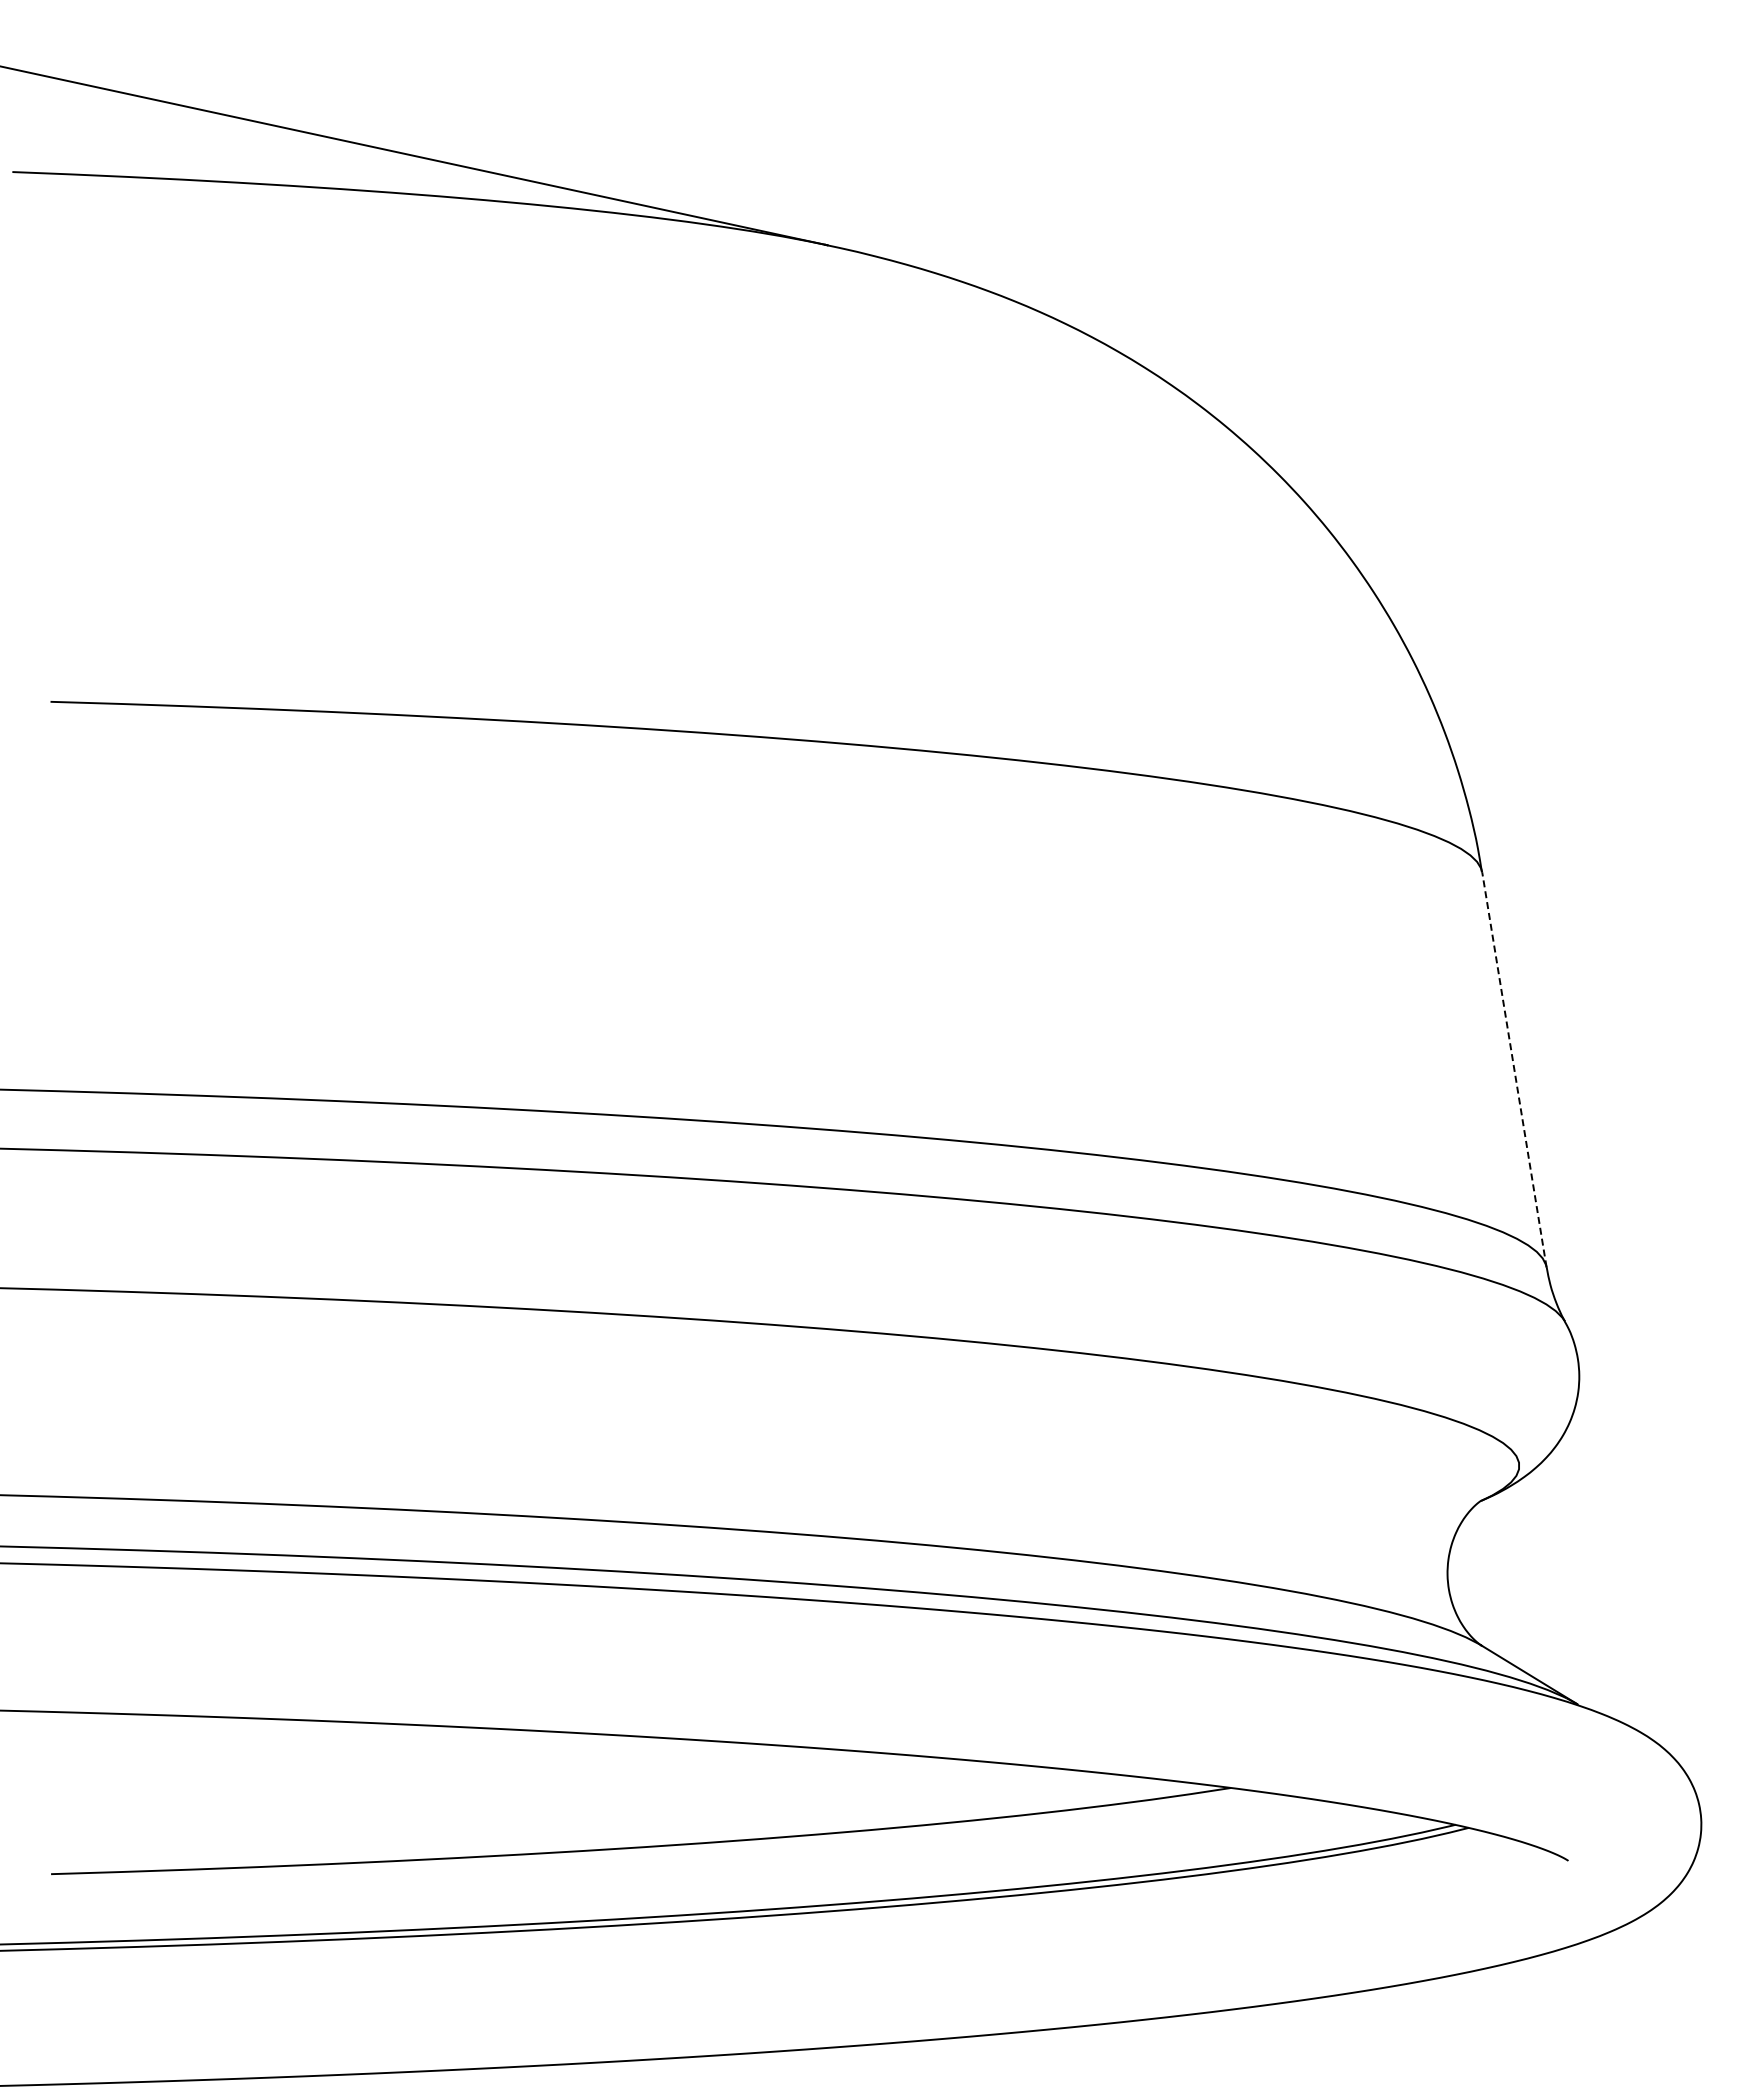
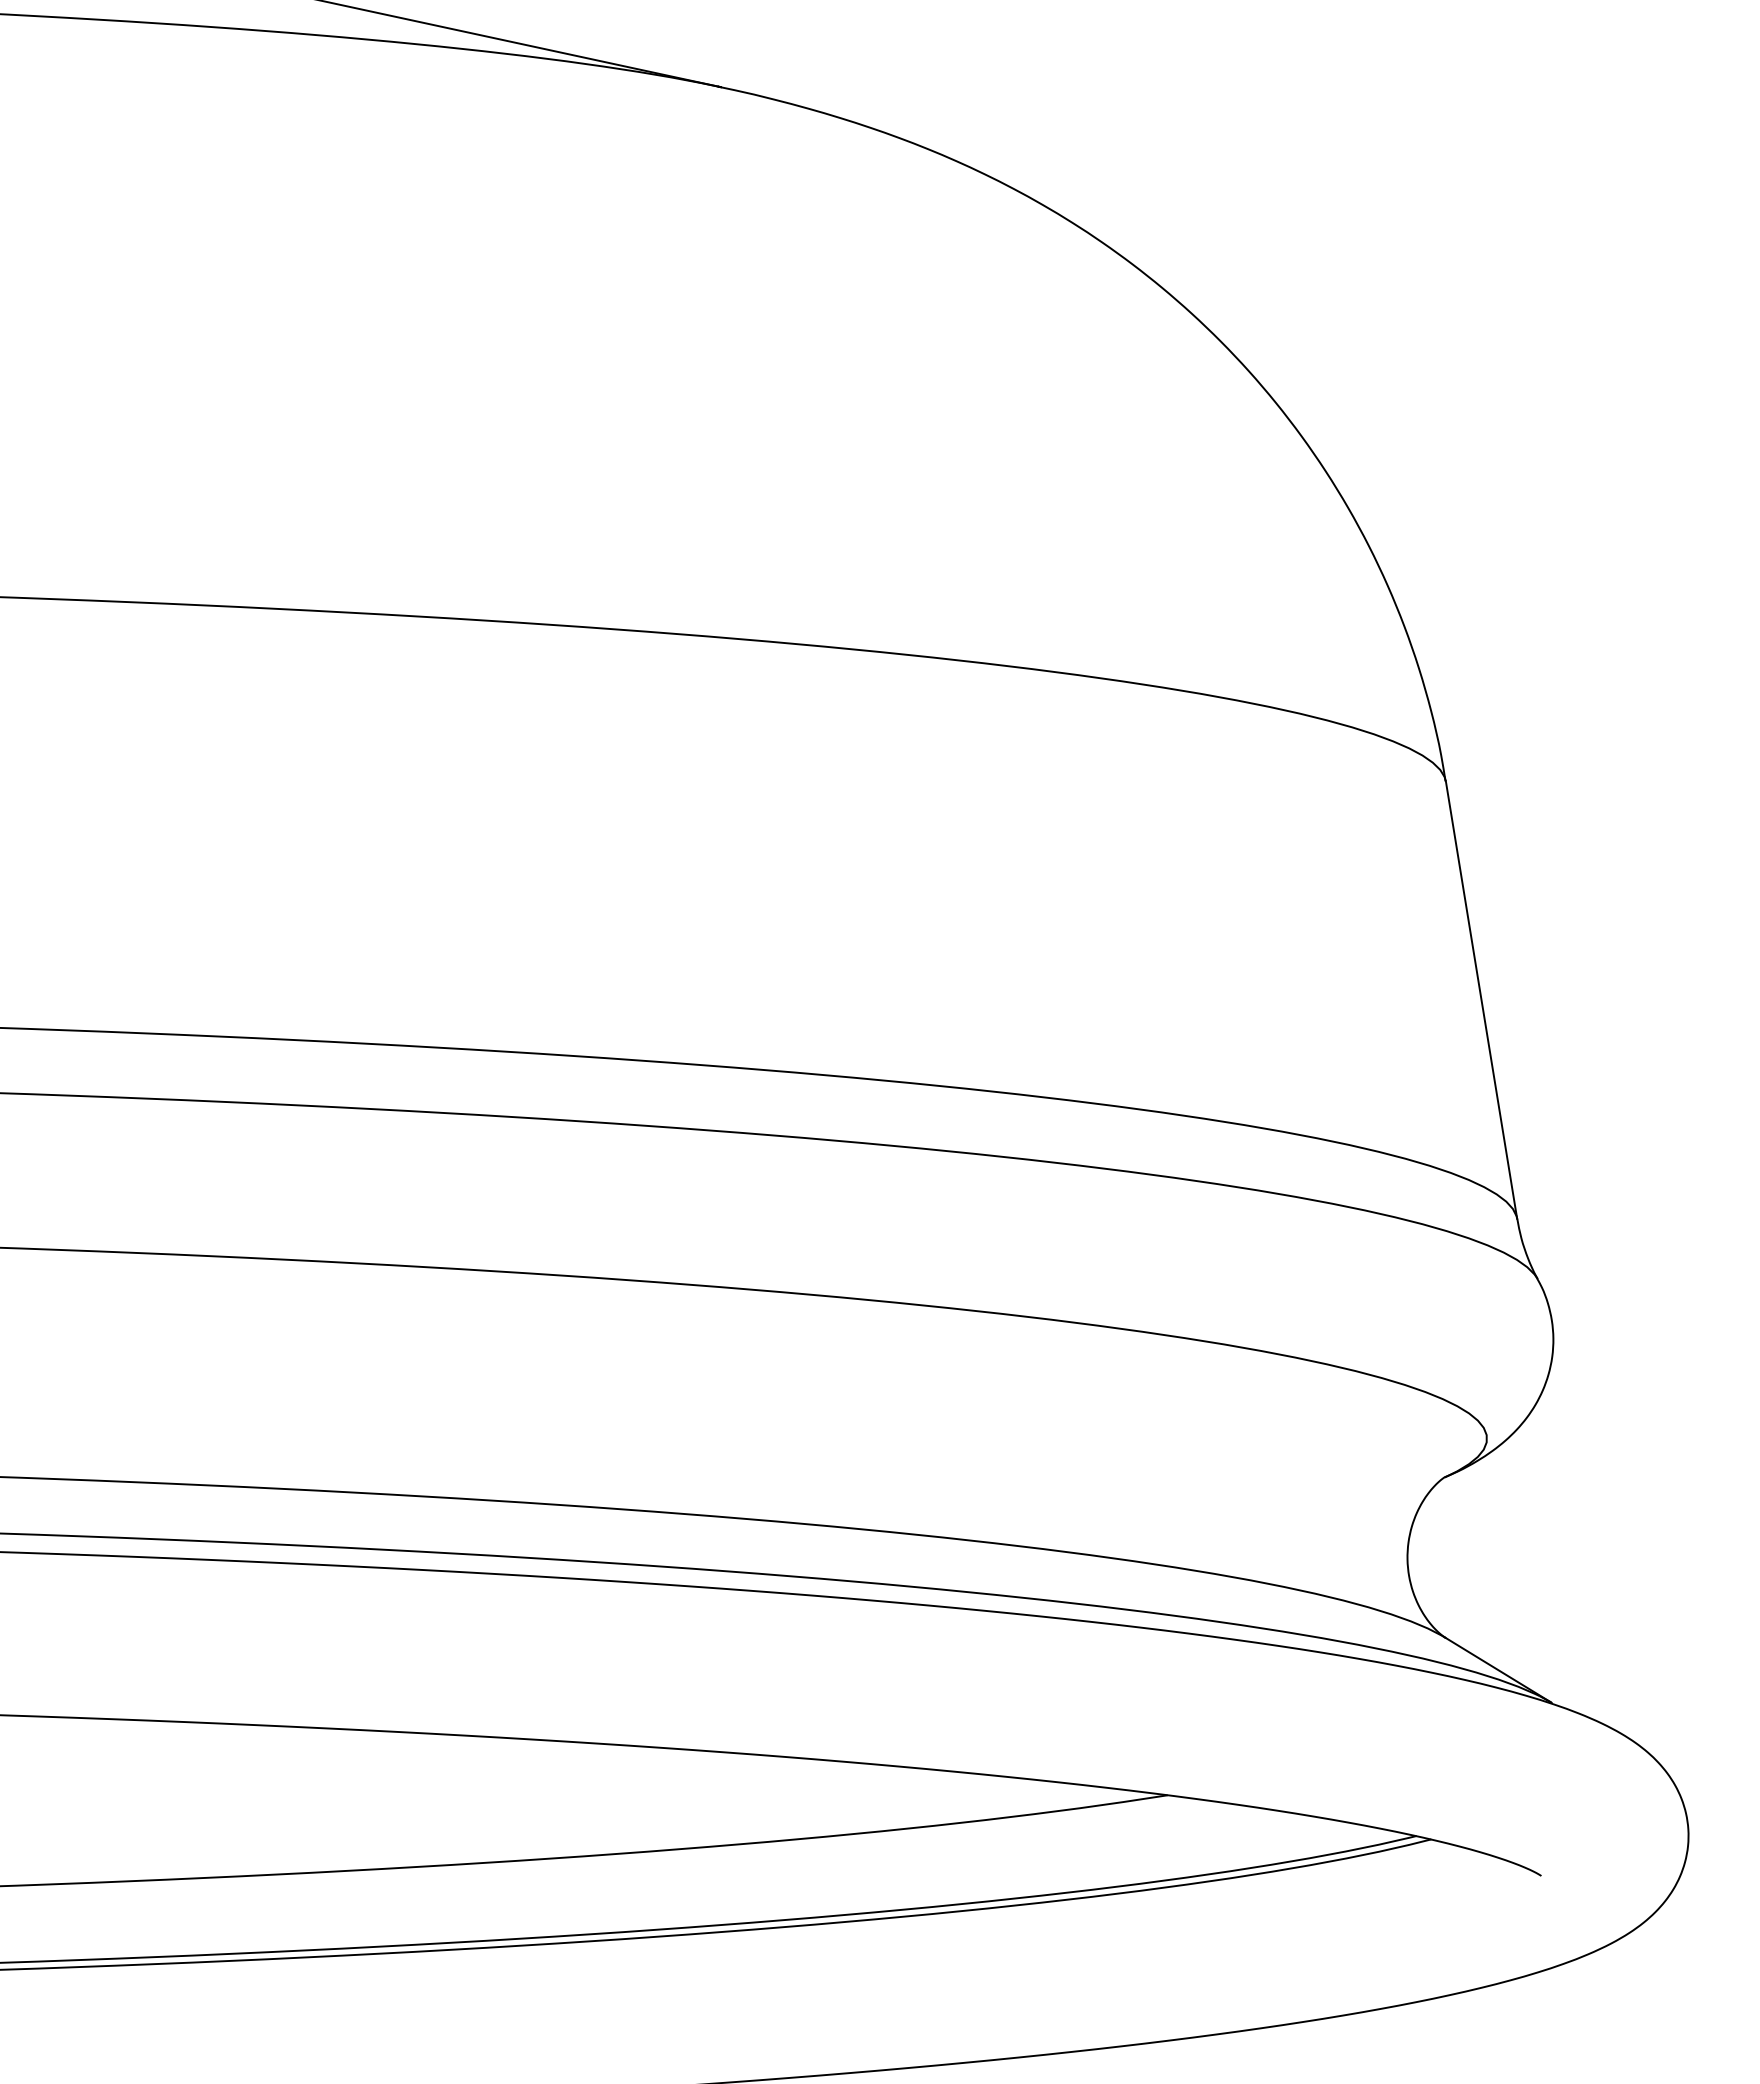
line: (1514, 1069) -> (1481, 999), dashed -> solid

